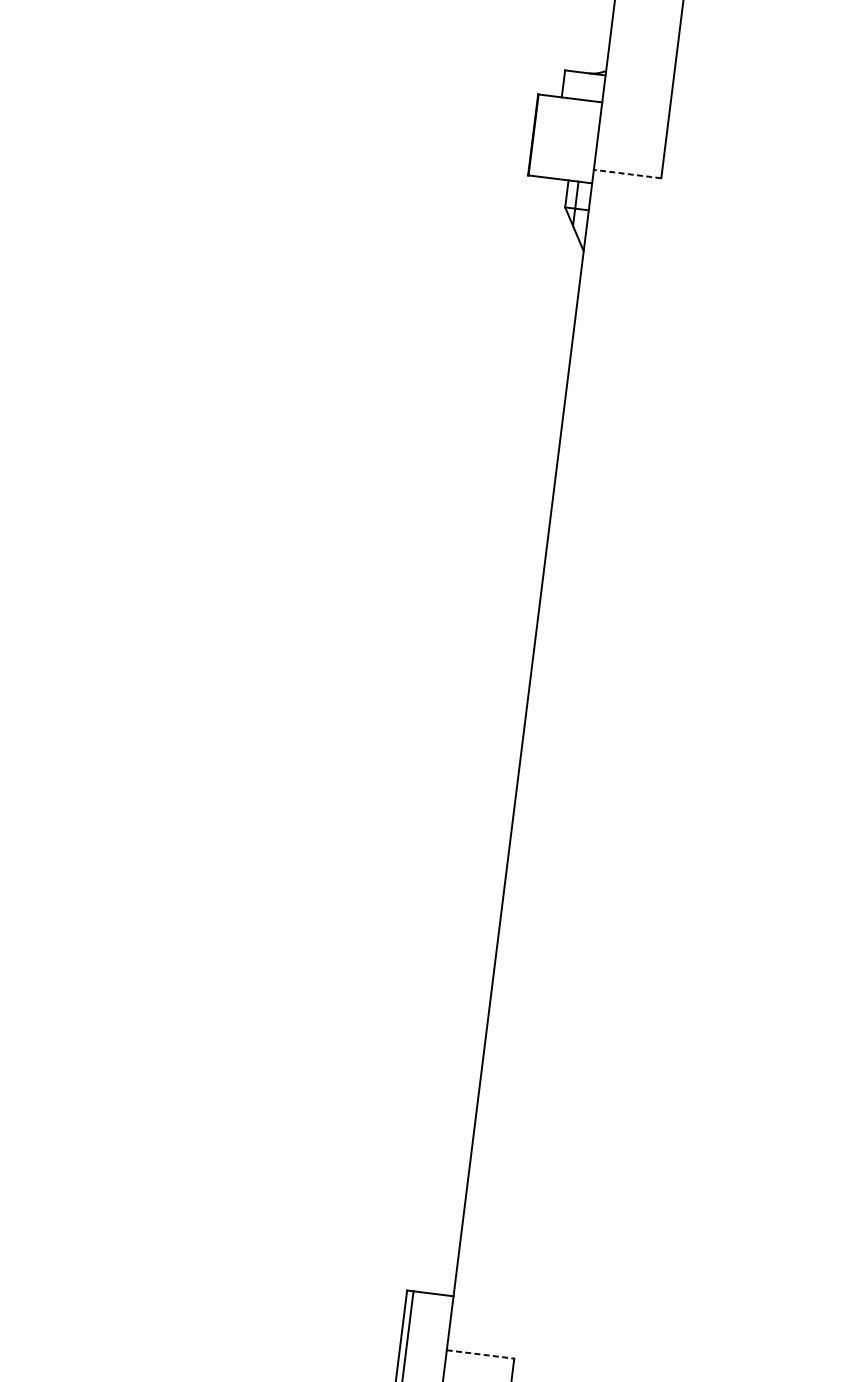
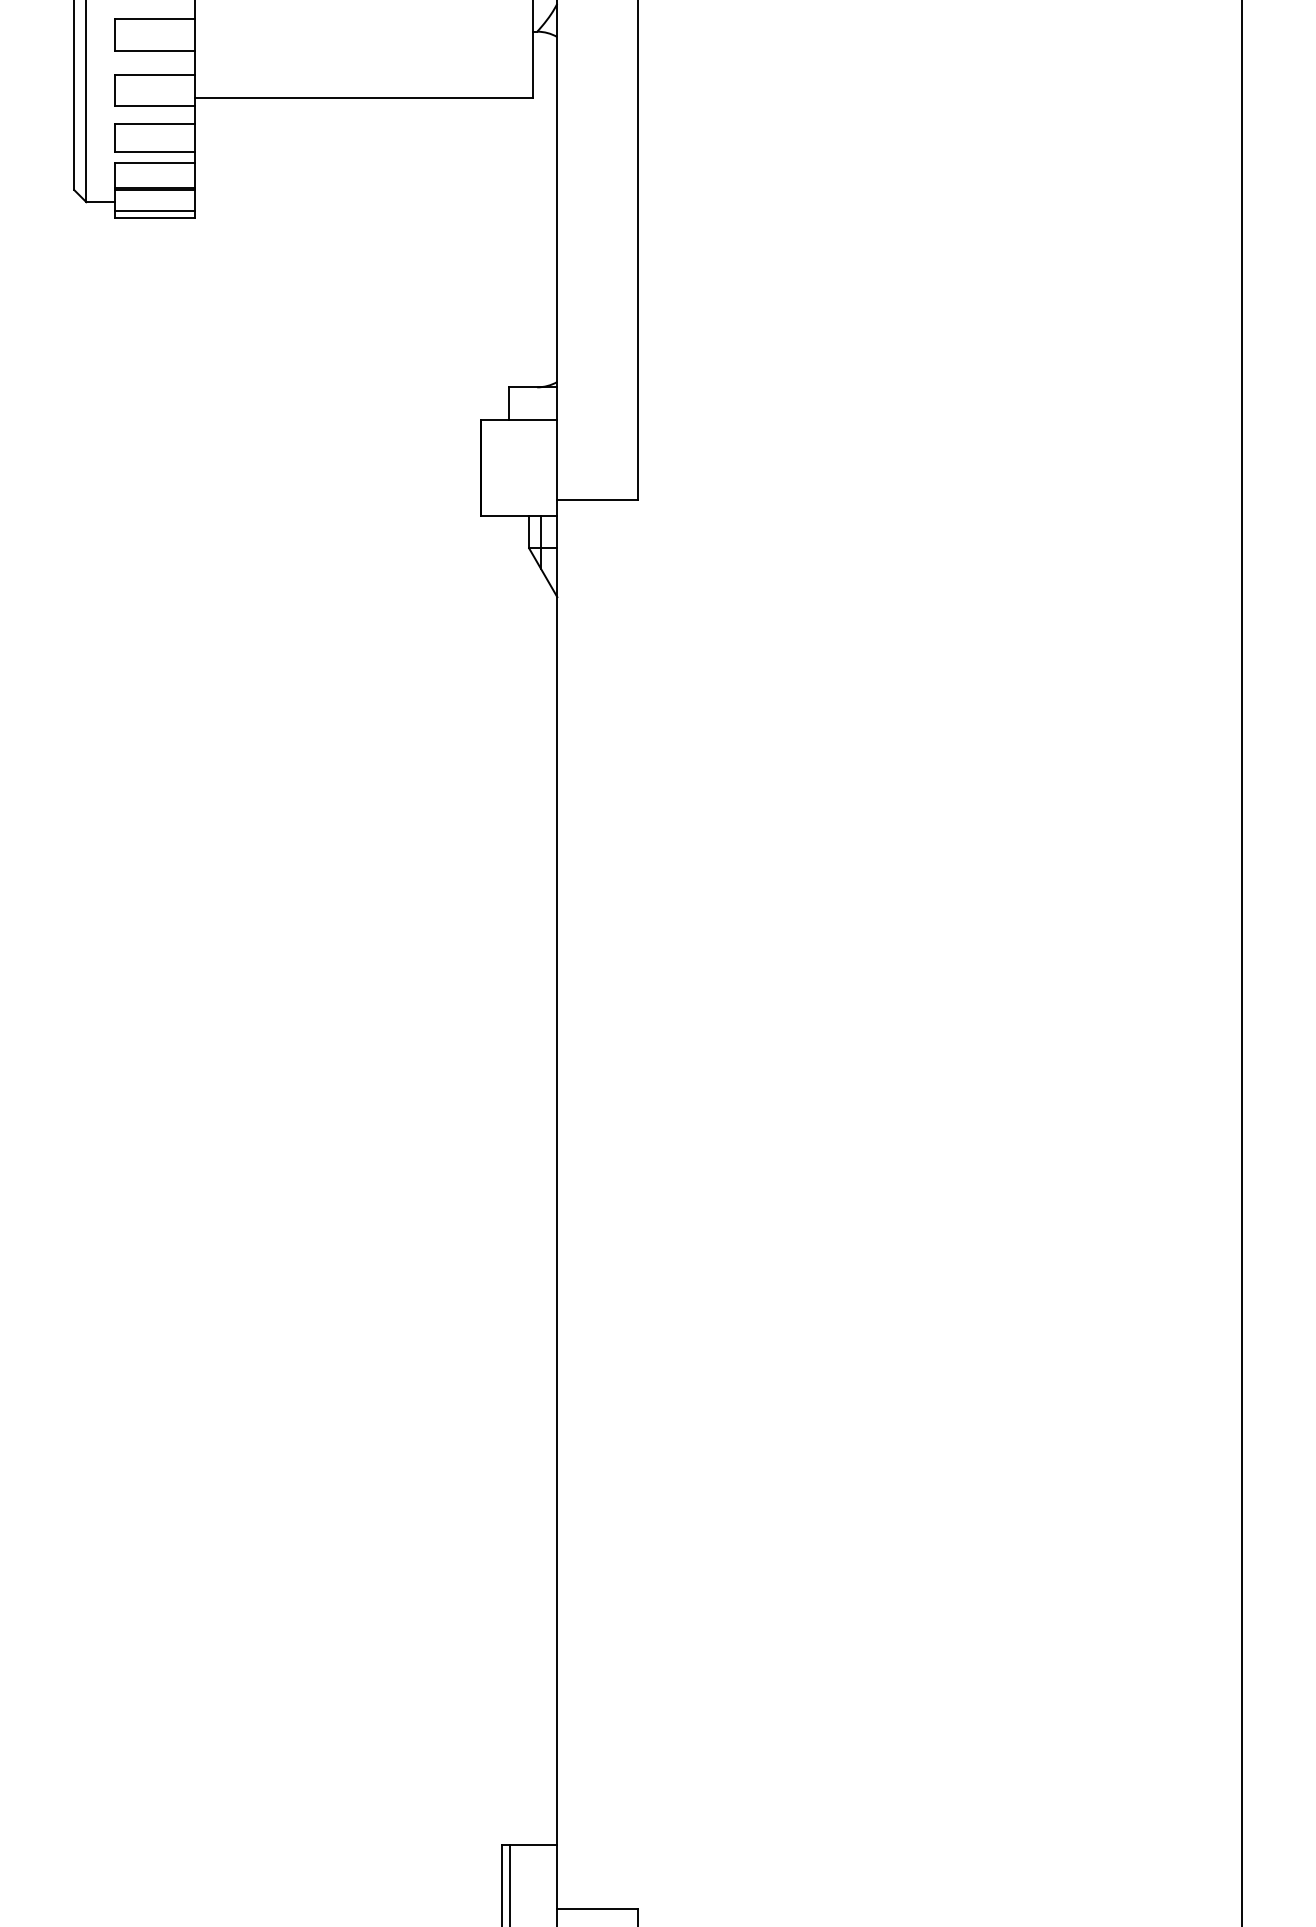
line: (627, 174) -> (597, 500), dashed -> solid
line: (481, 1354) -> (598, 1908), dashed -> solid

